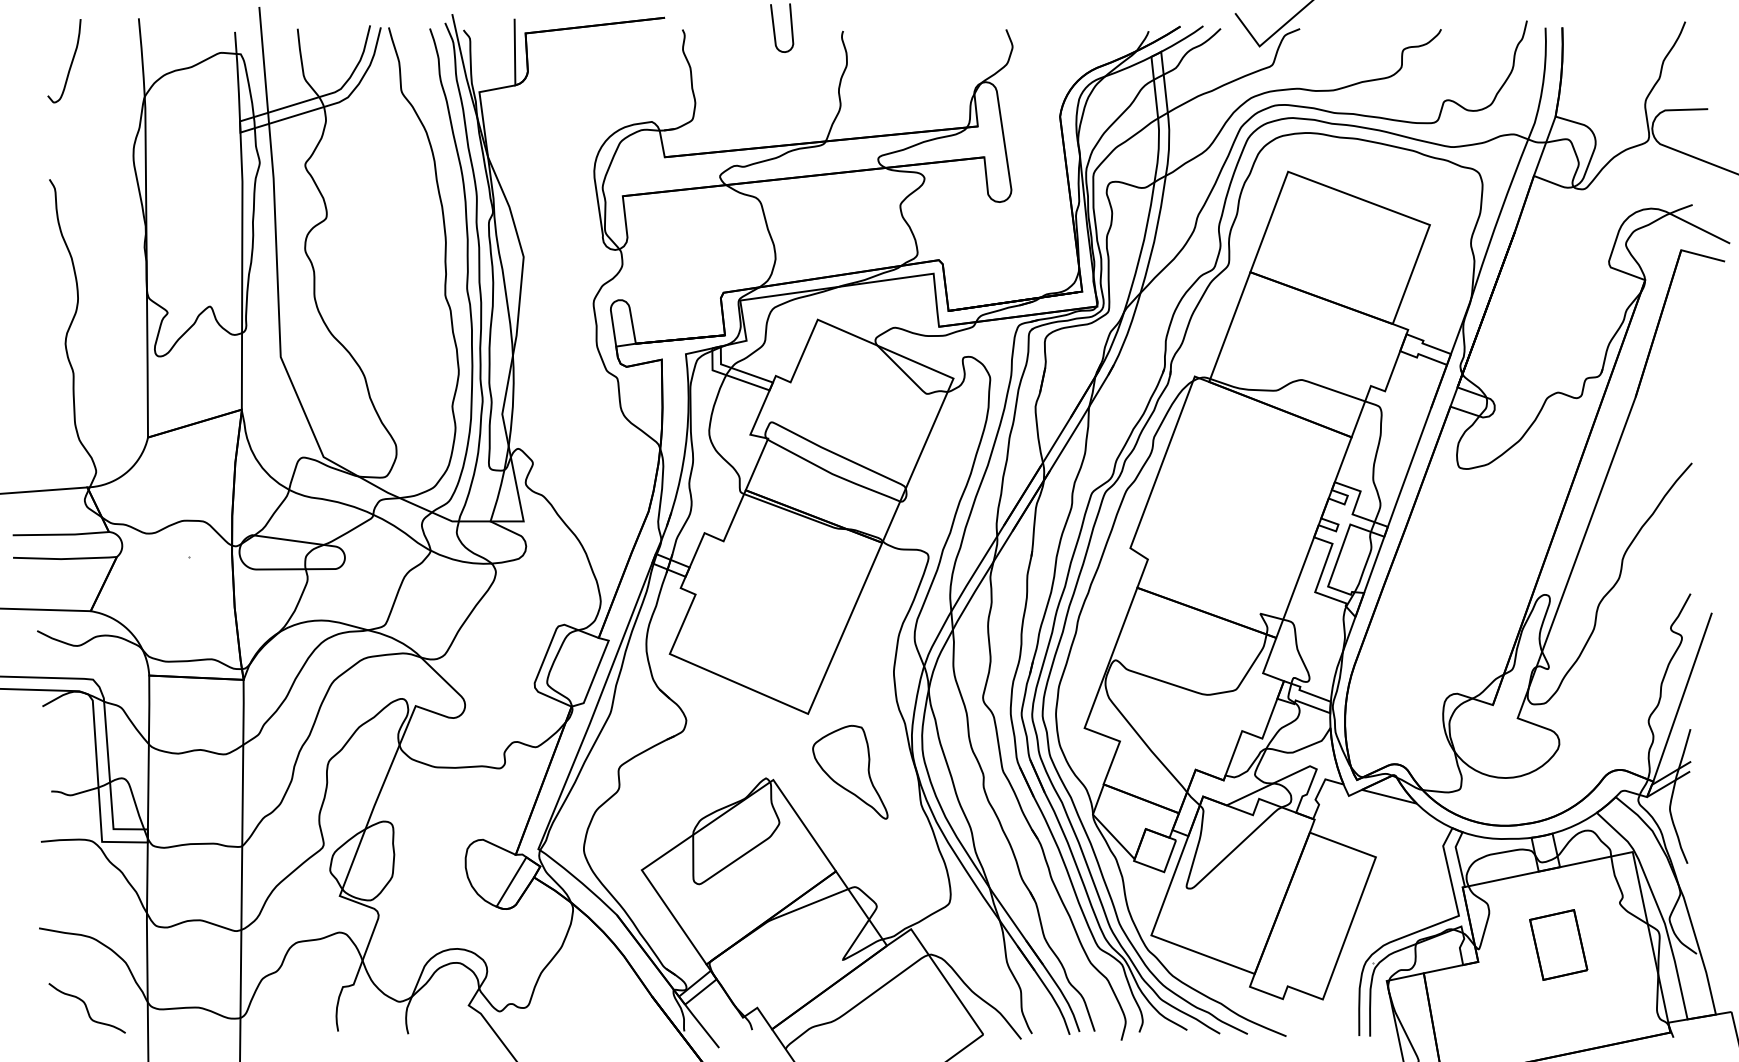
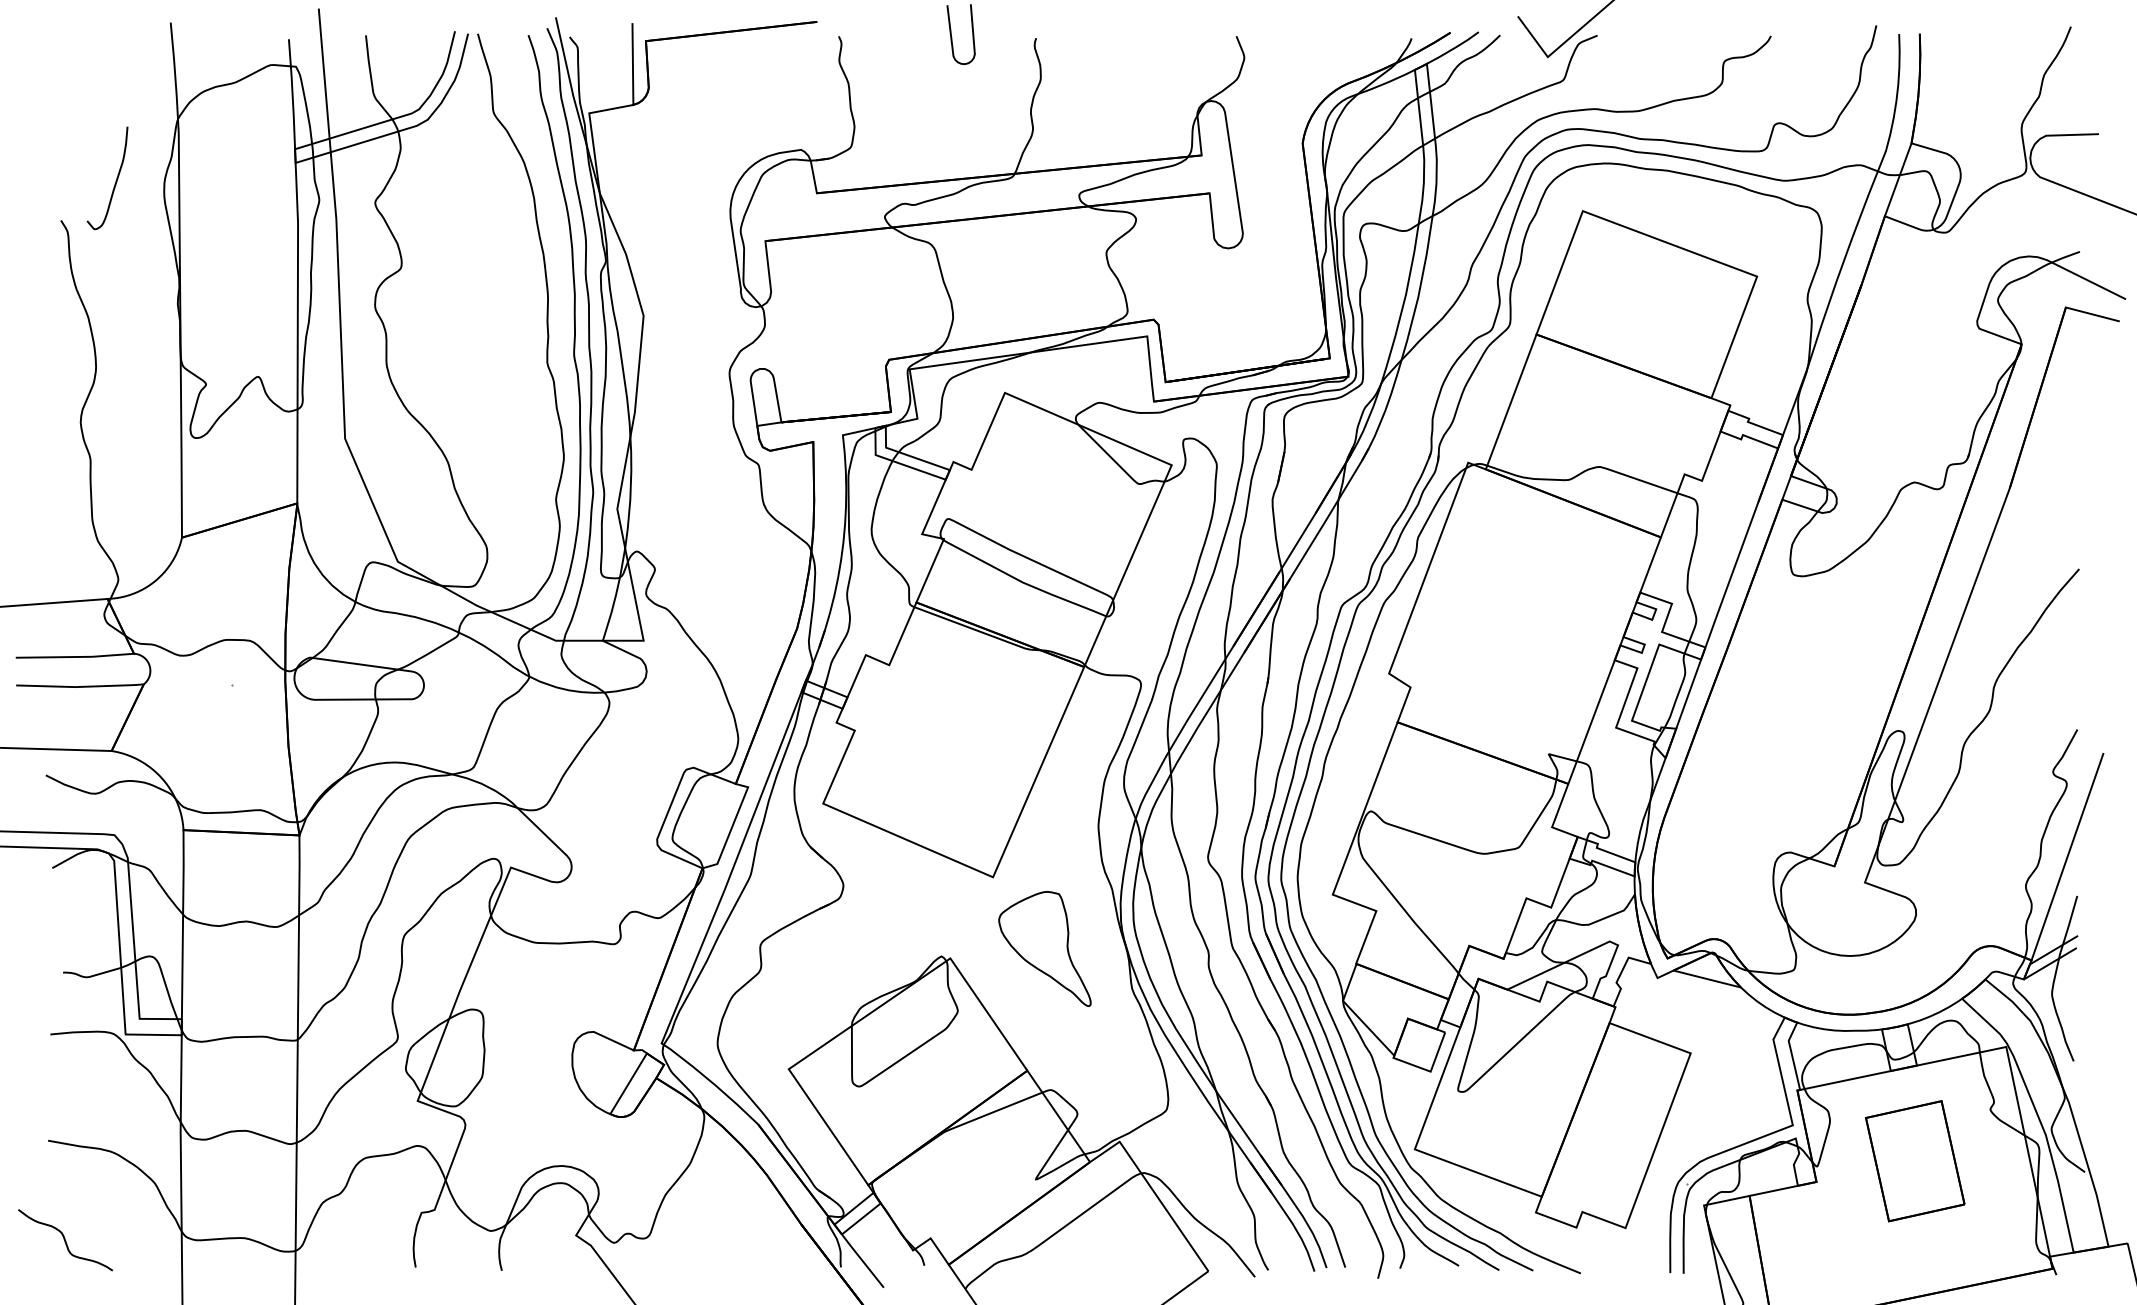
curve: (70, 63) -> (115, 181), moved
part: (1558, 944) -> (1915, 1160), size x1.4
curve: (86, 1008) -> (64, 1240), moved

